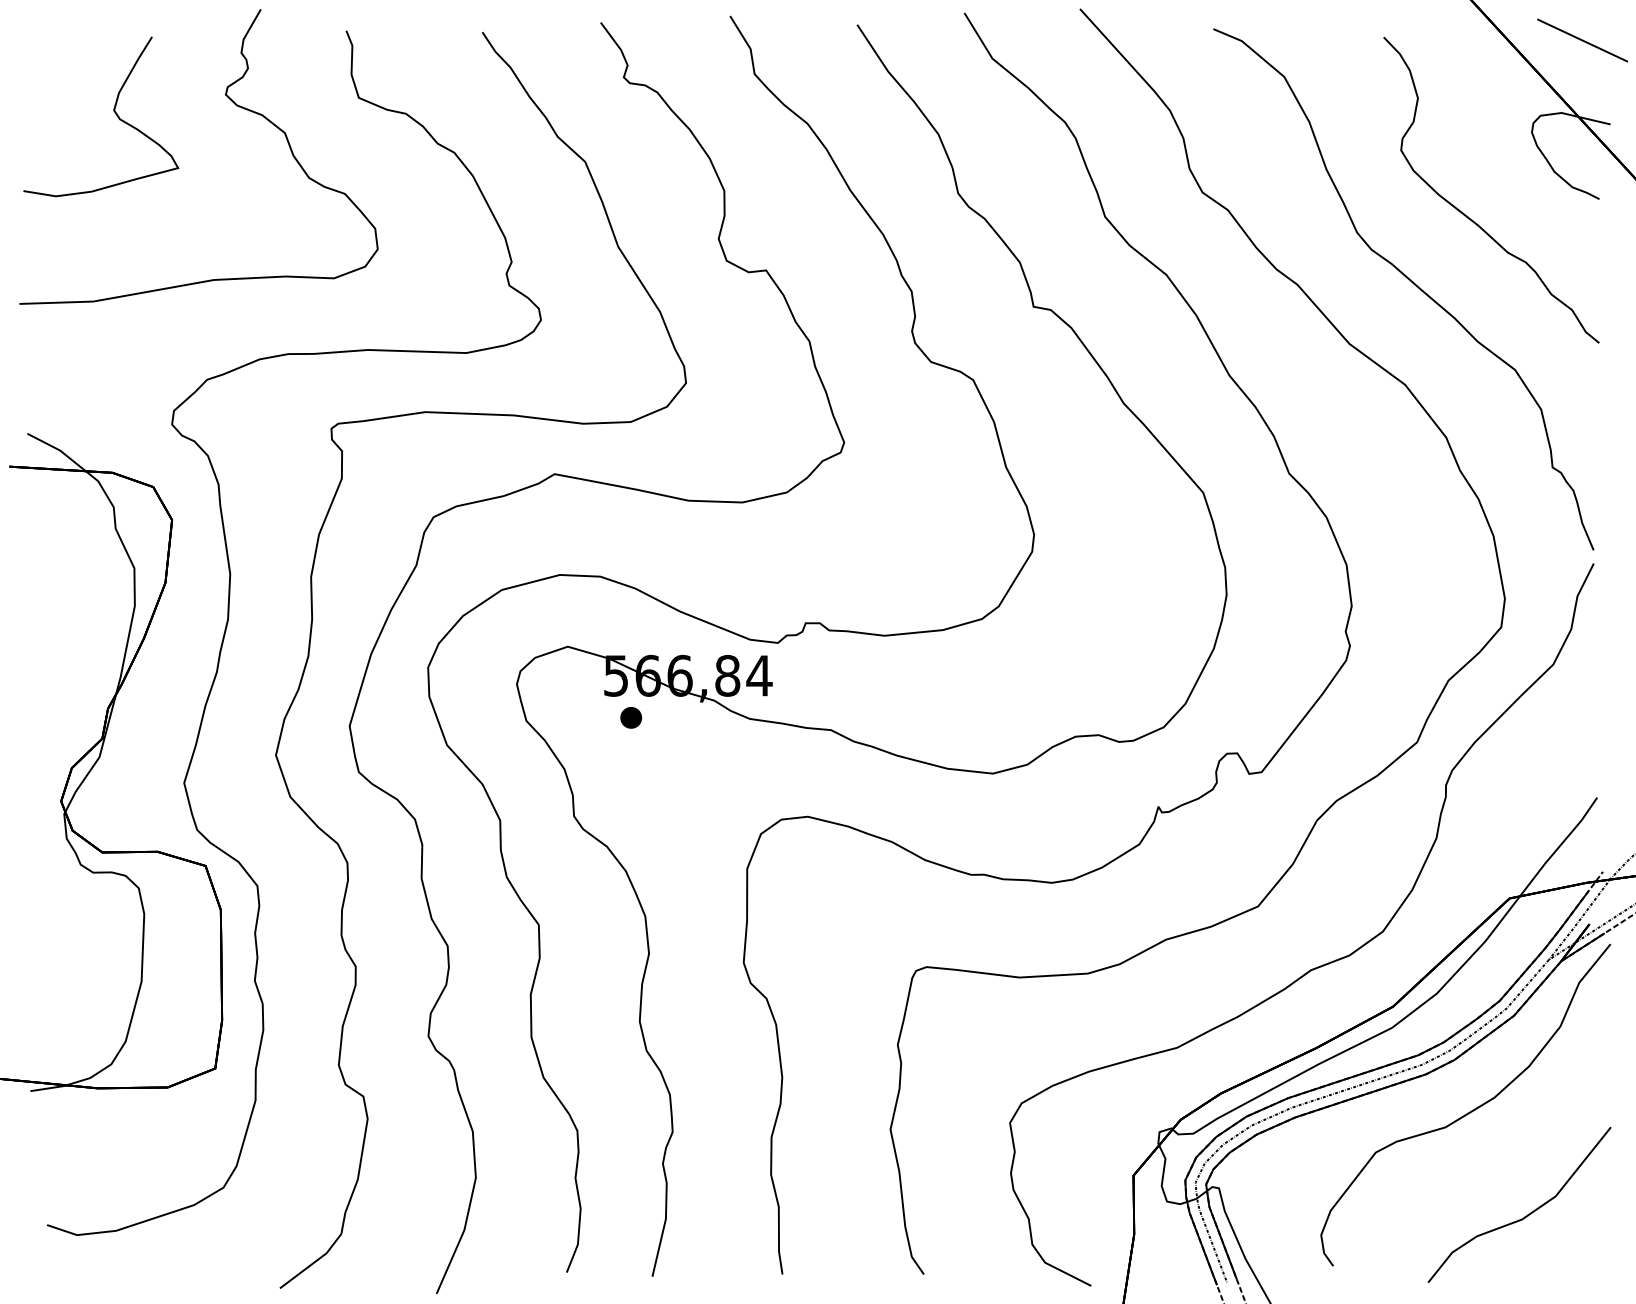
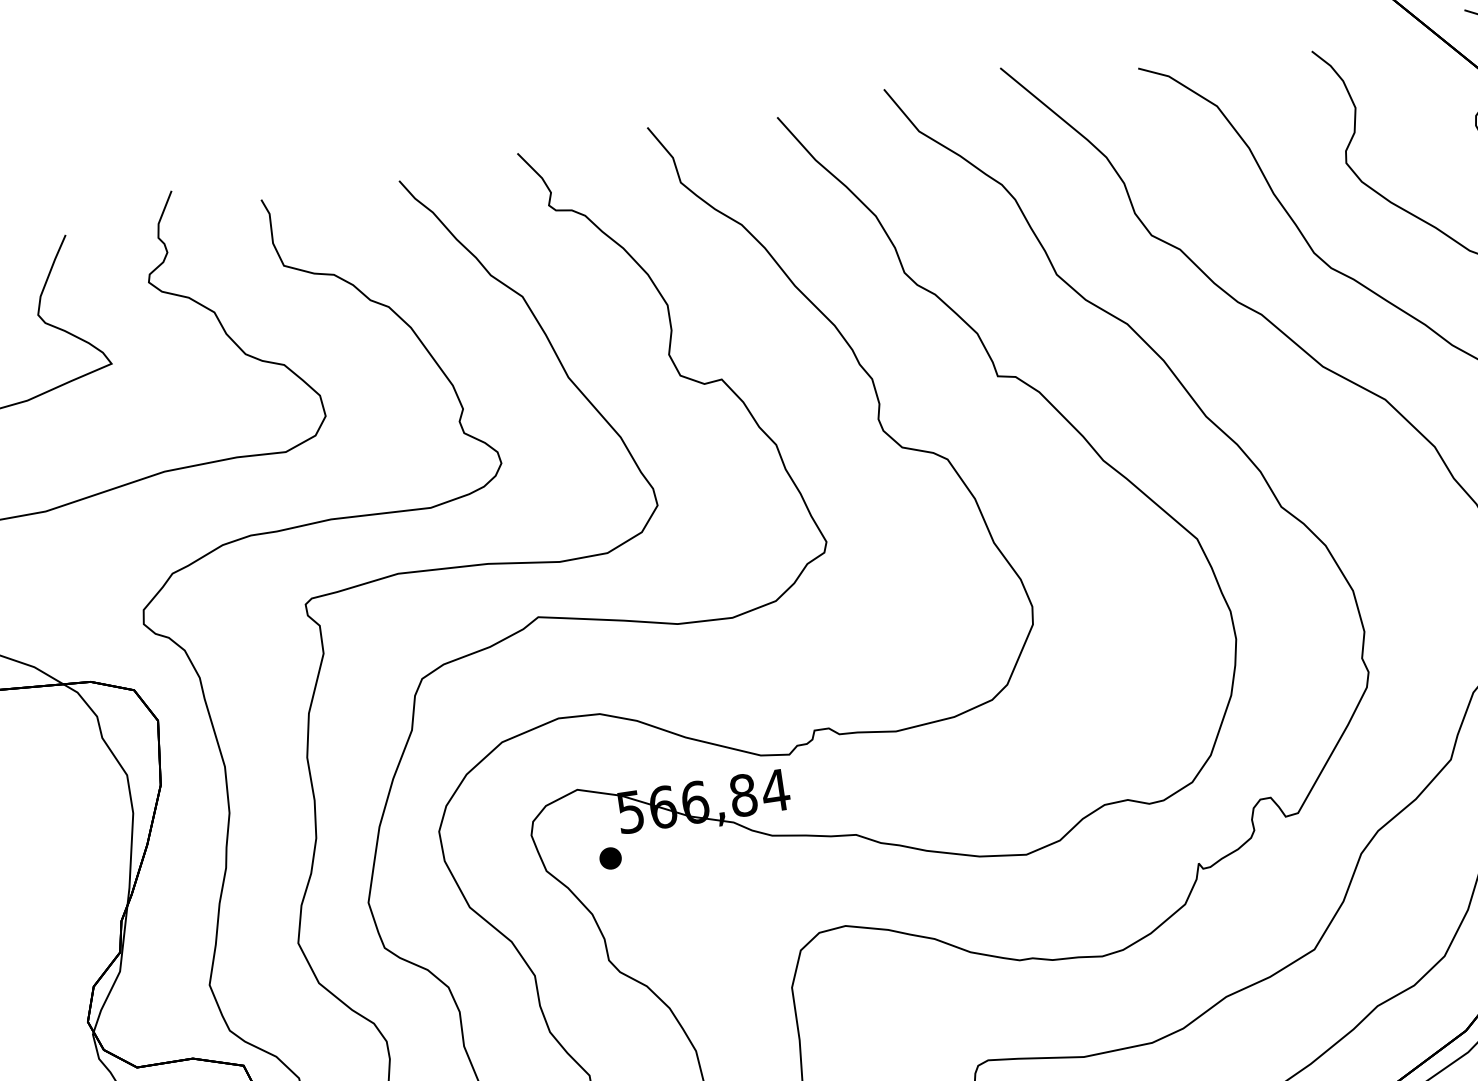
part: (631, 717) -> (610, 858), moved

